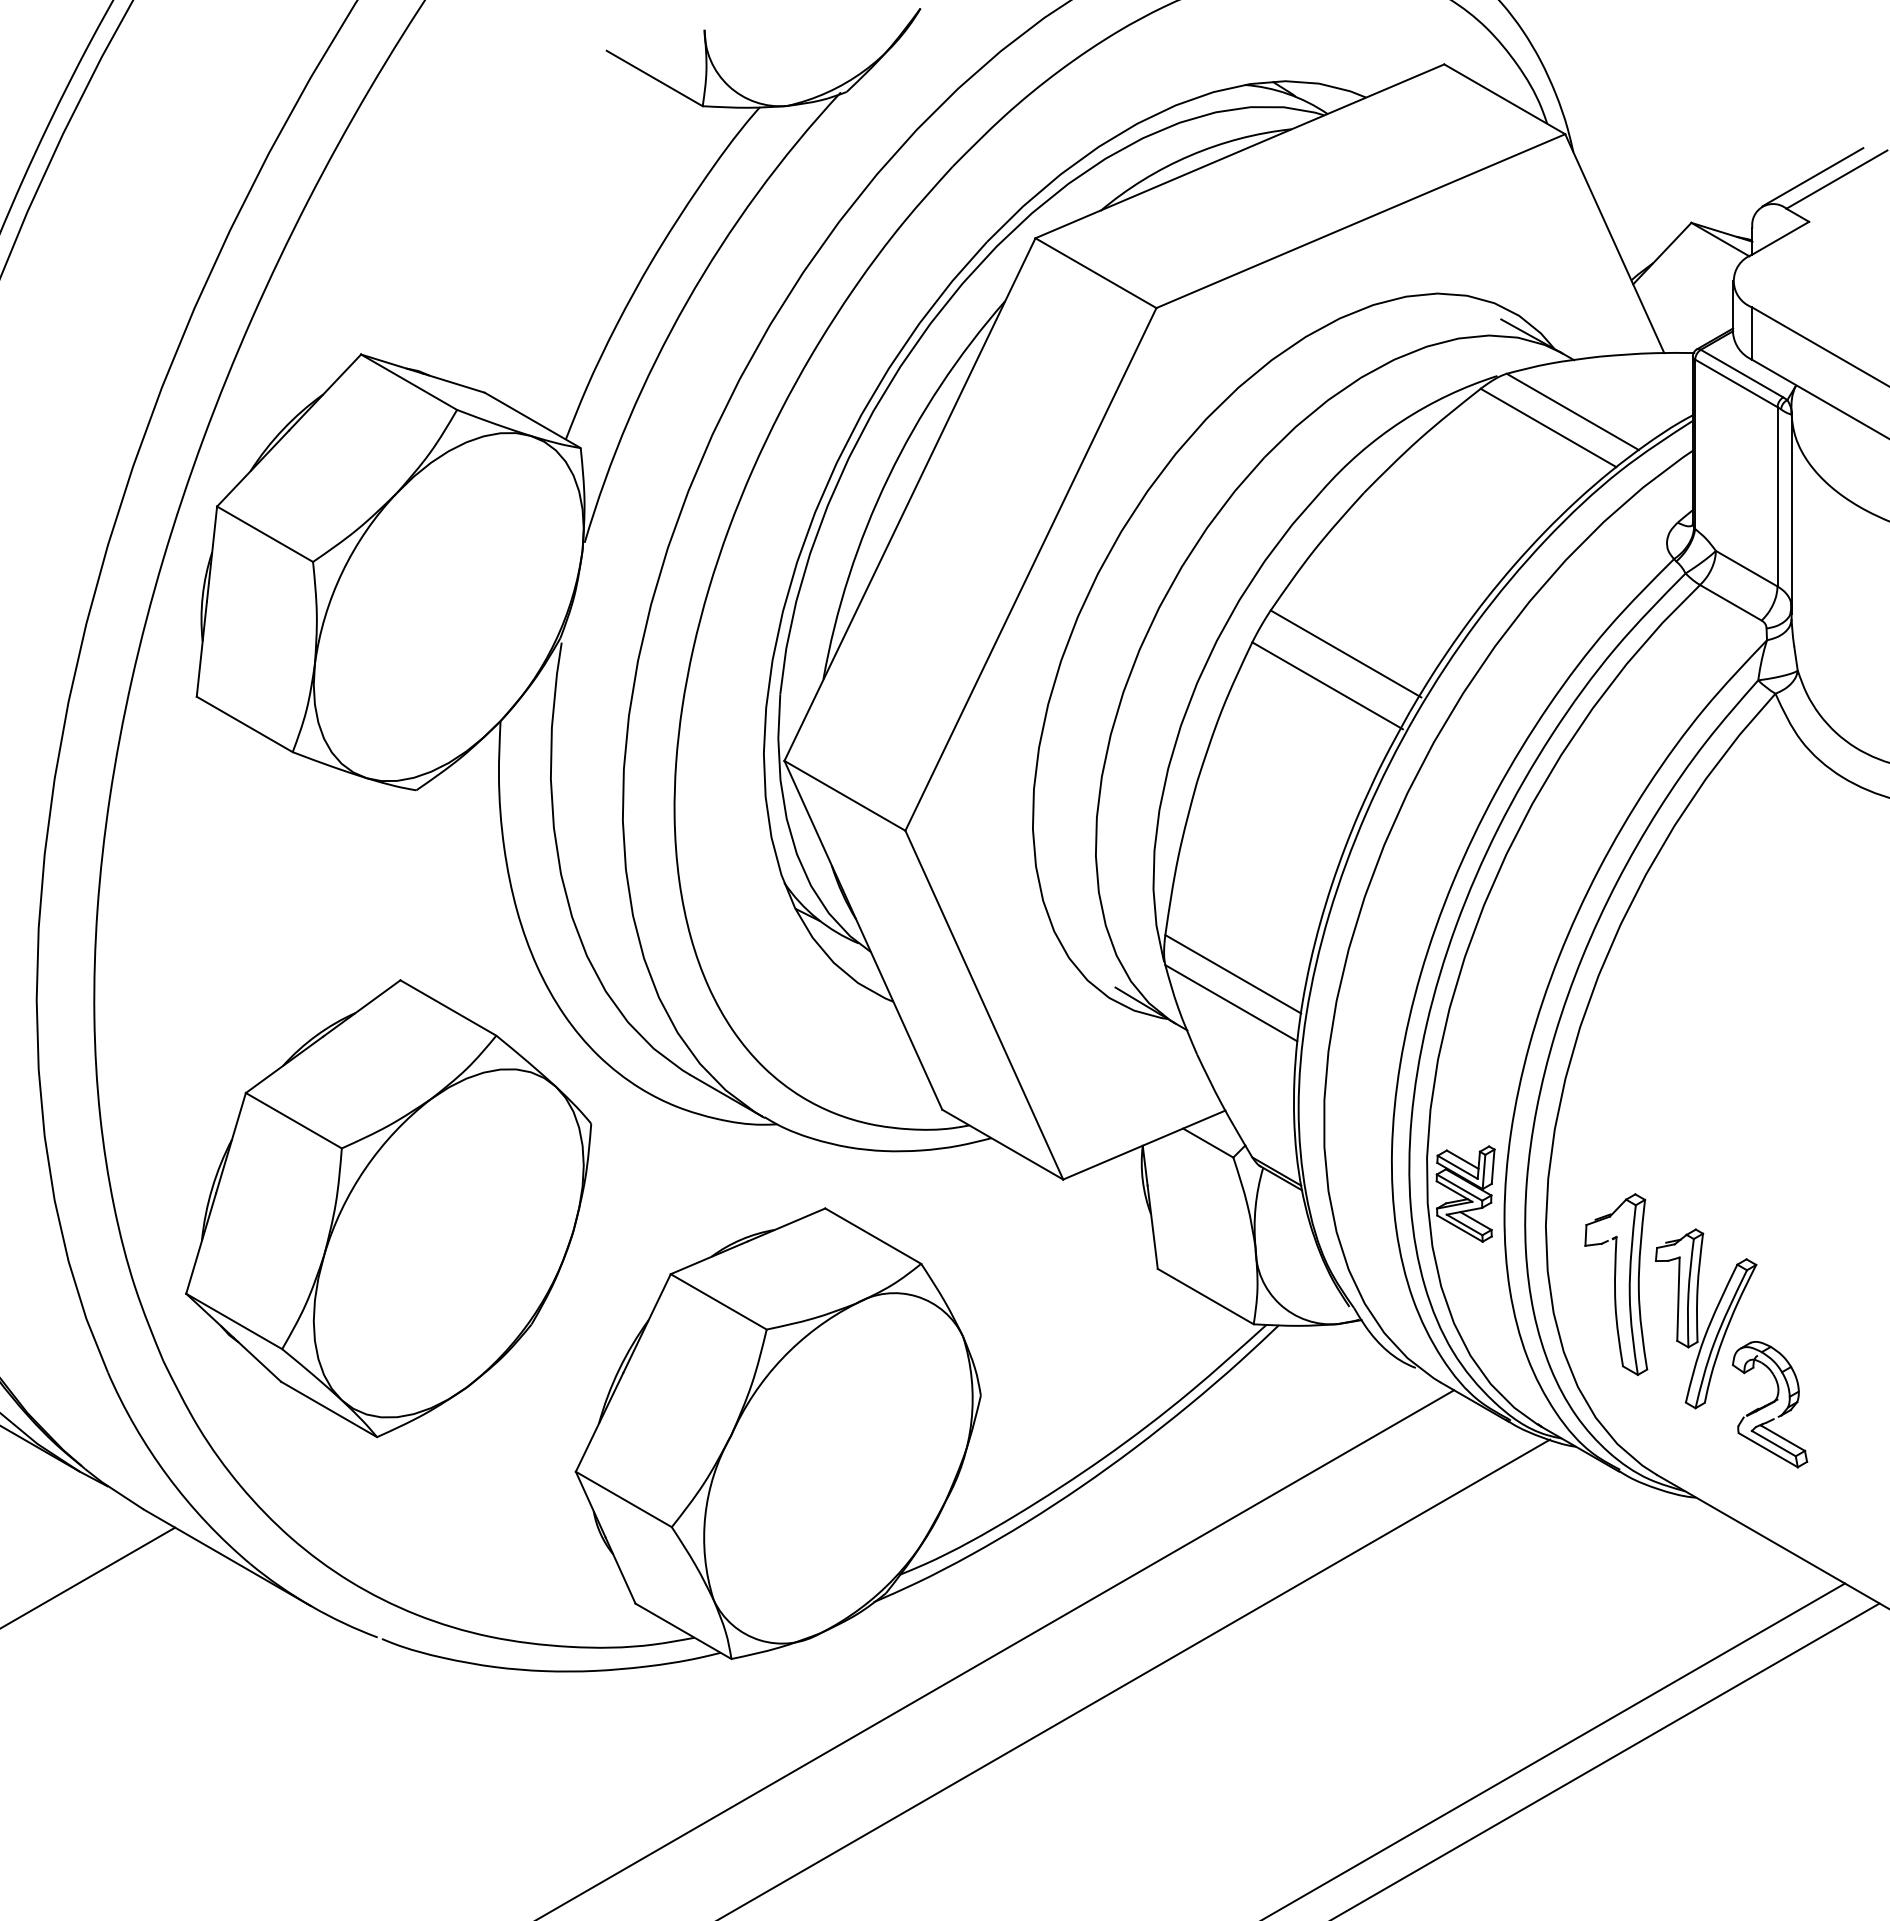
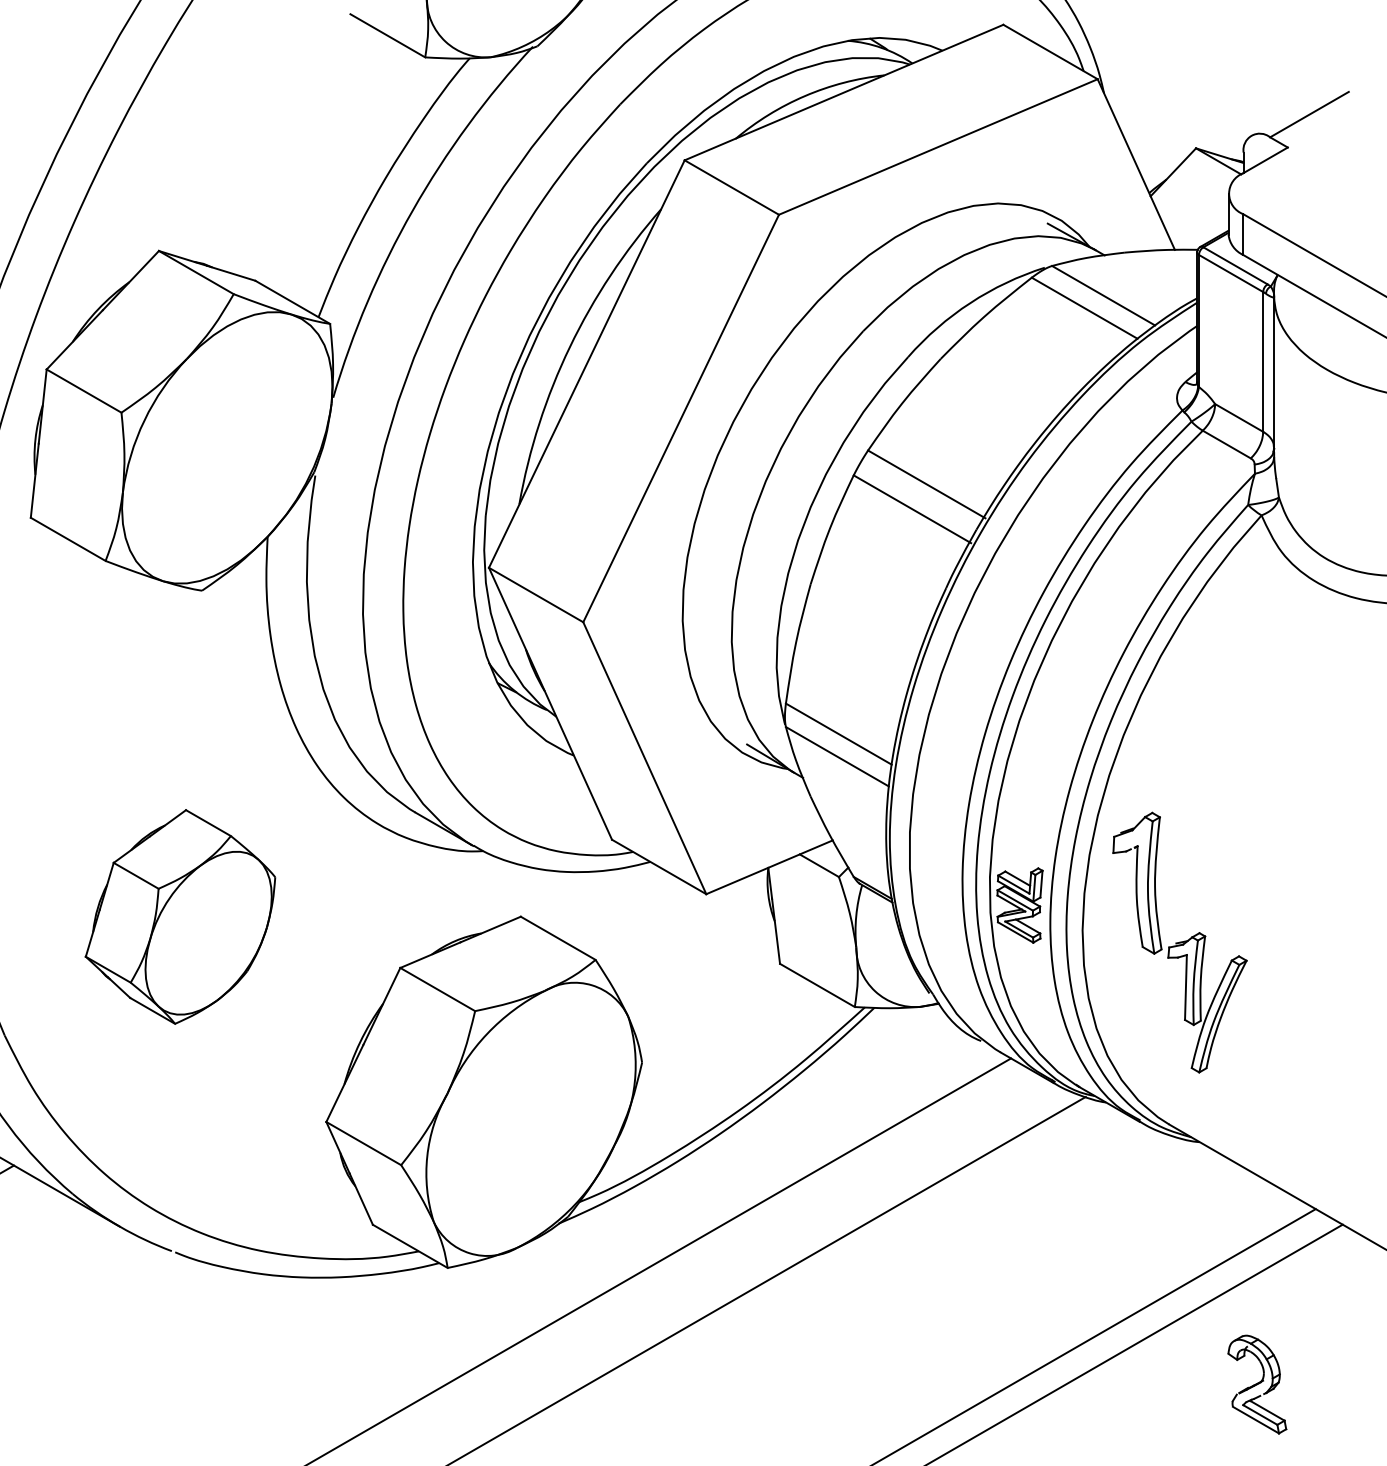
line: (1812, 177) -> (1290, 112), removed
part: (388, 1208) -> (180, 916), size x0.6
part: (1616, 1284) -> (1137, 883), moved
part: (1769, 1404) -> (1256, 1384), moved

